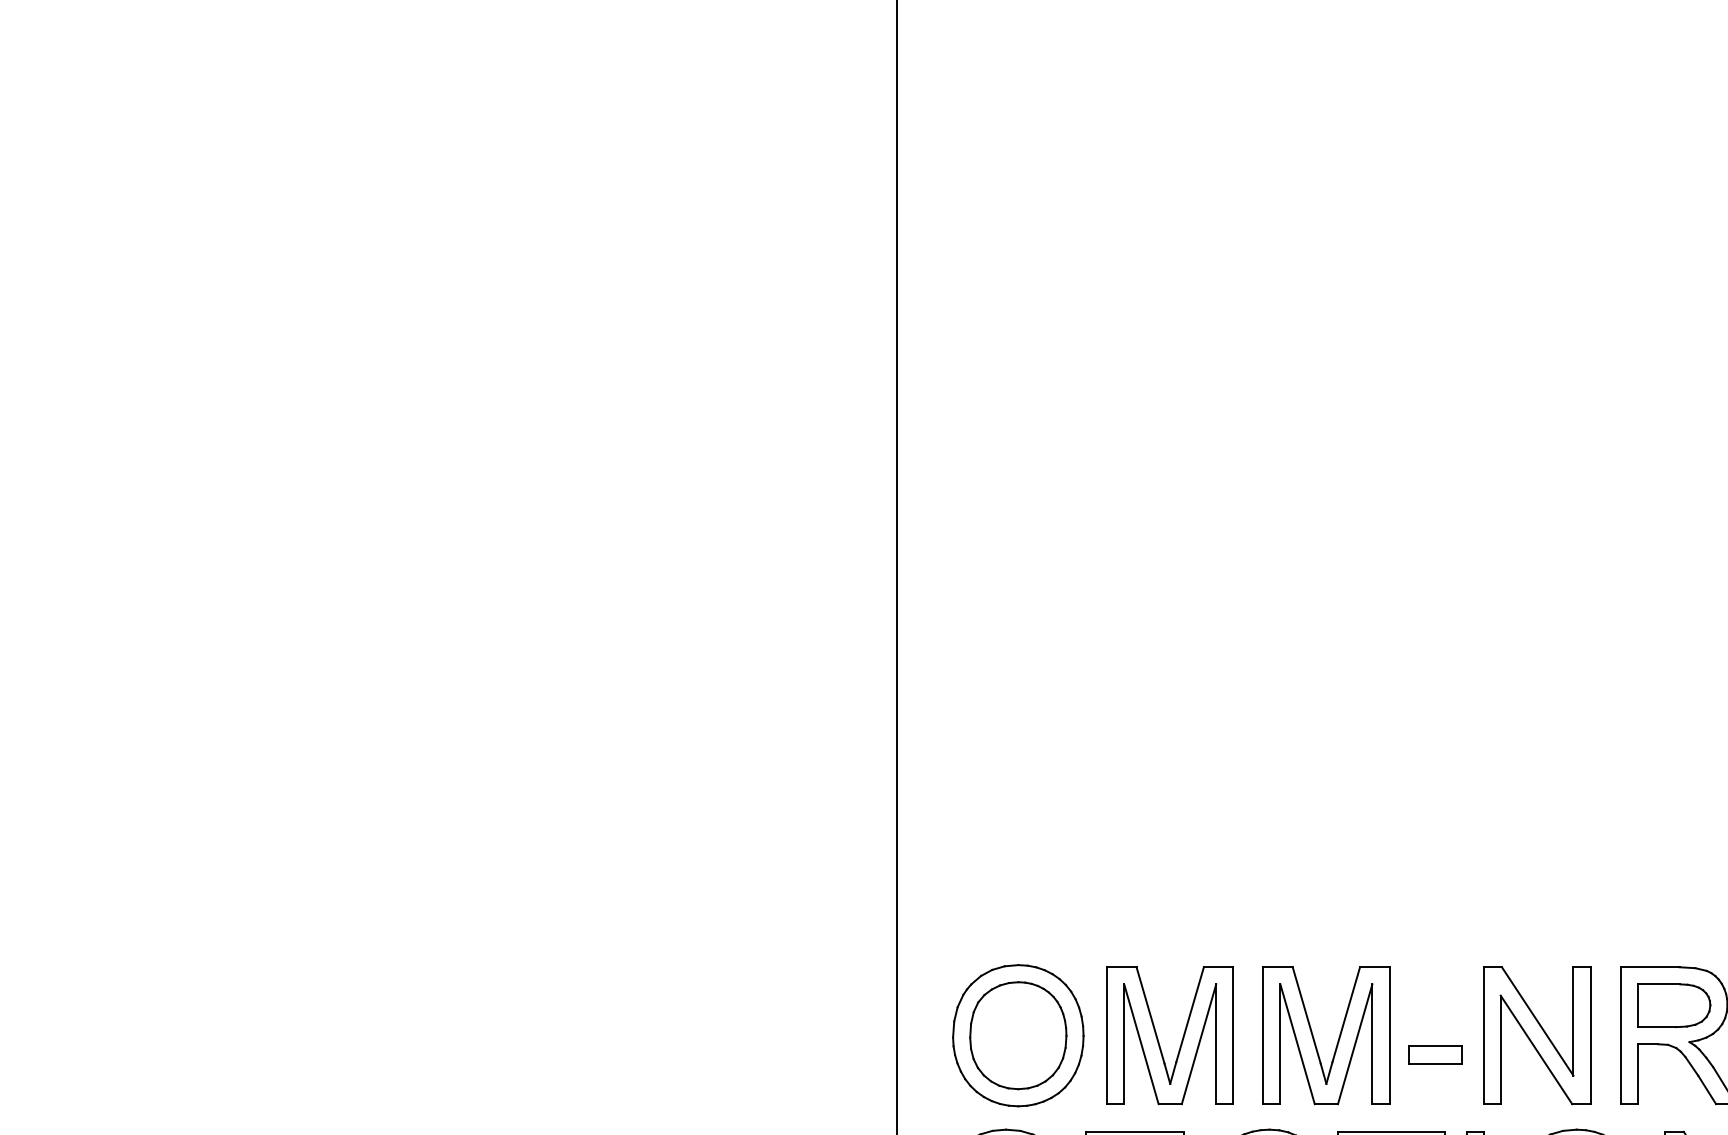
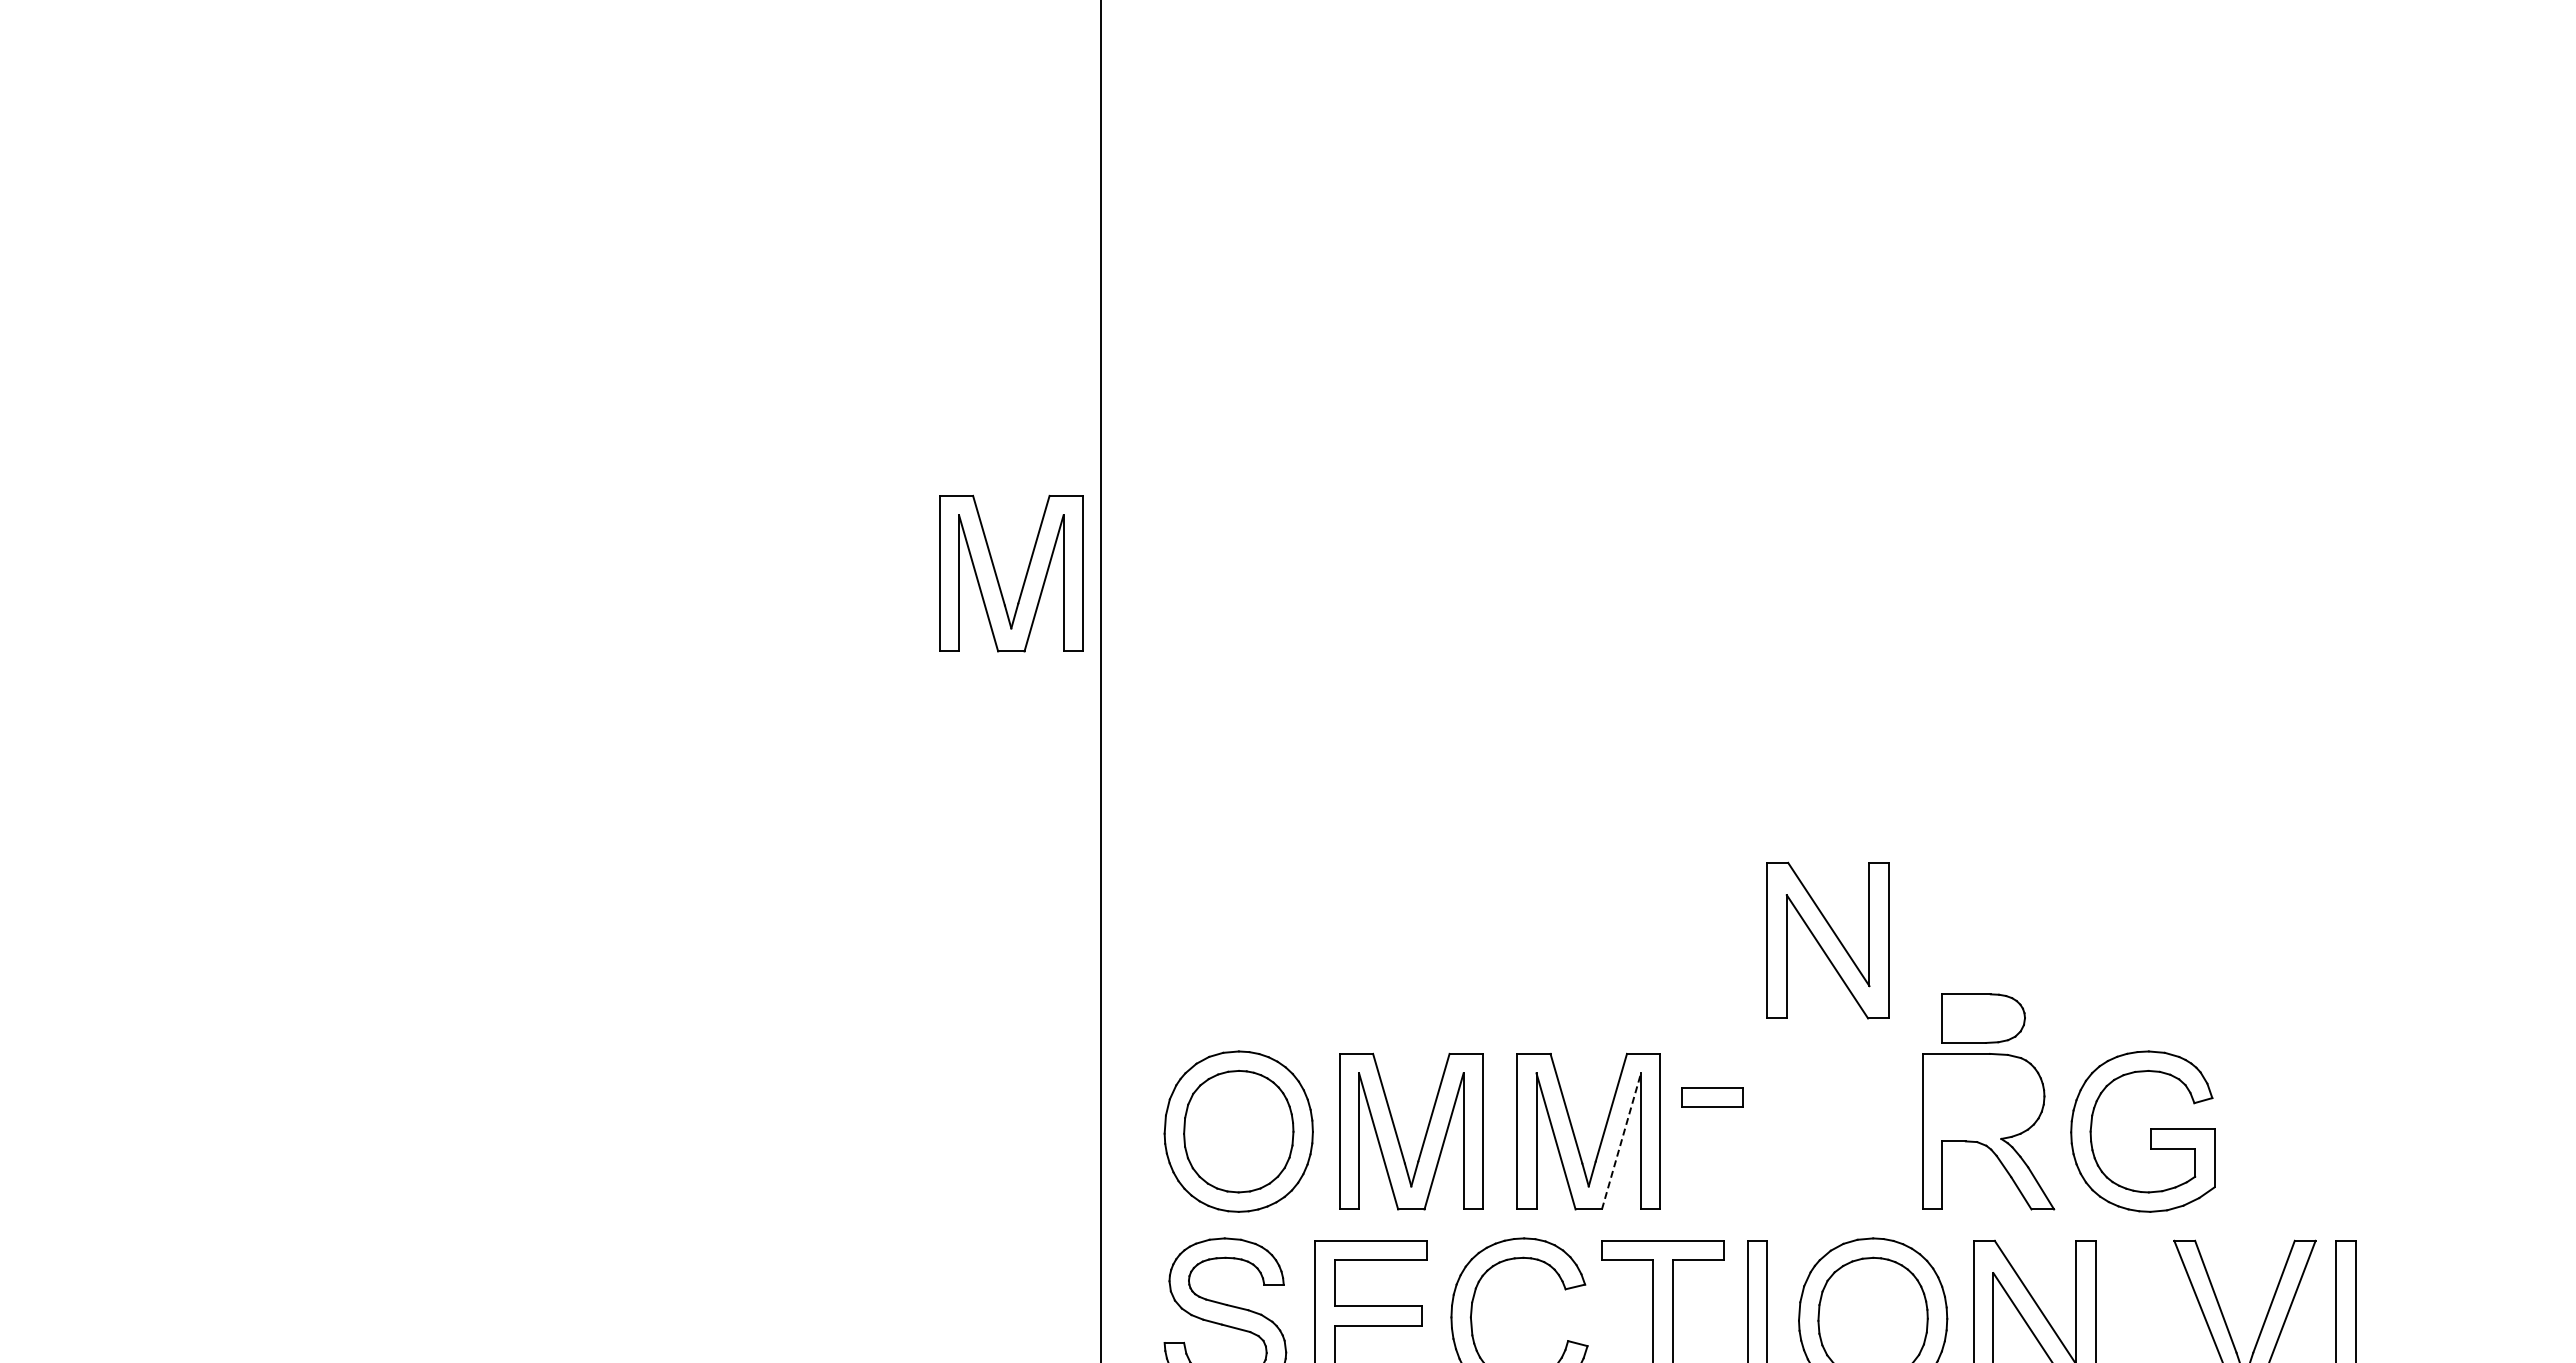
part: (829, 548) -> (1024, 578), added
part: (1673, 1005) -> (1983, 1018), moved
part: (1536, 1035) -> (1827, 940), moved
line: (1355, 1044) -> (1621, 1141), solid -> dashed
part: (1435, 1054) -> (1712, 1097), moved

